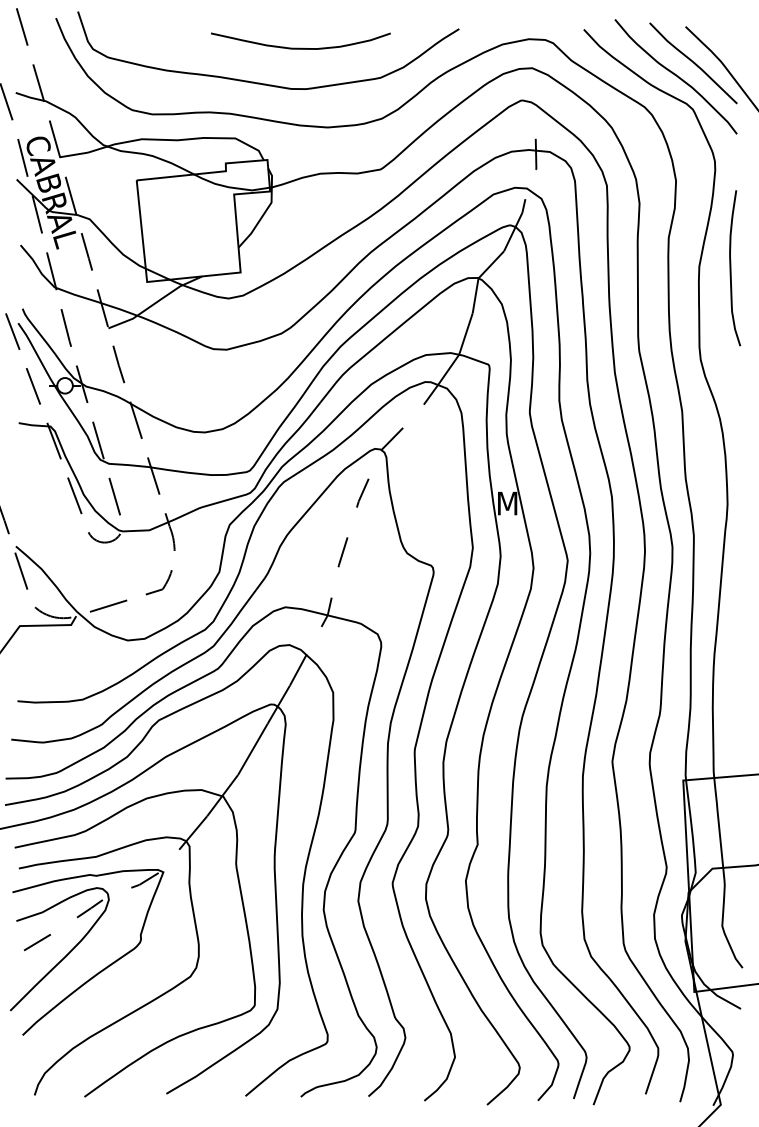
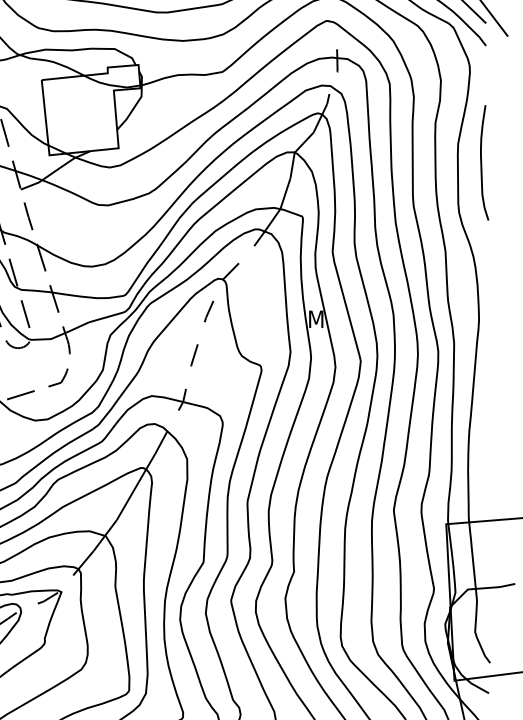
curve: (731, 268) -> (481, 163), moved

